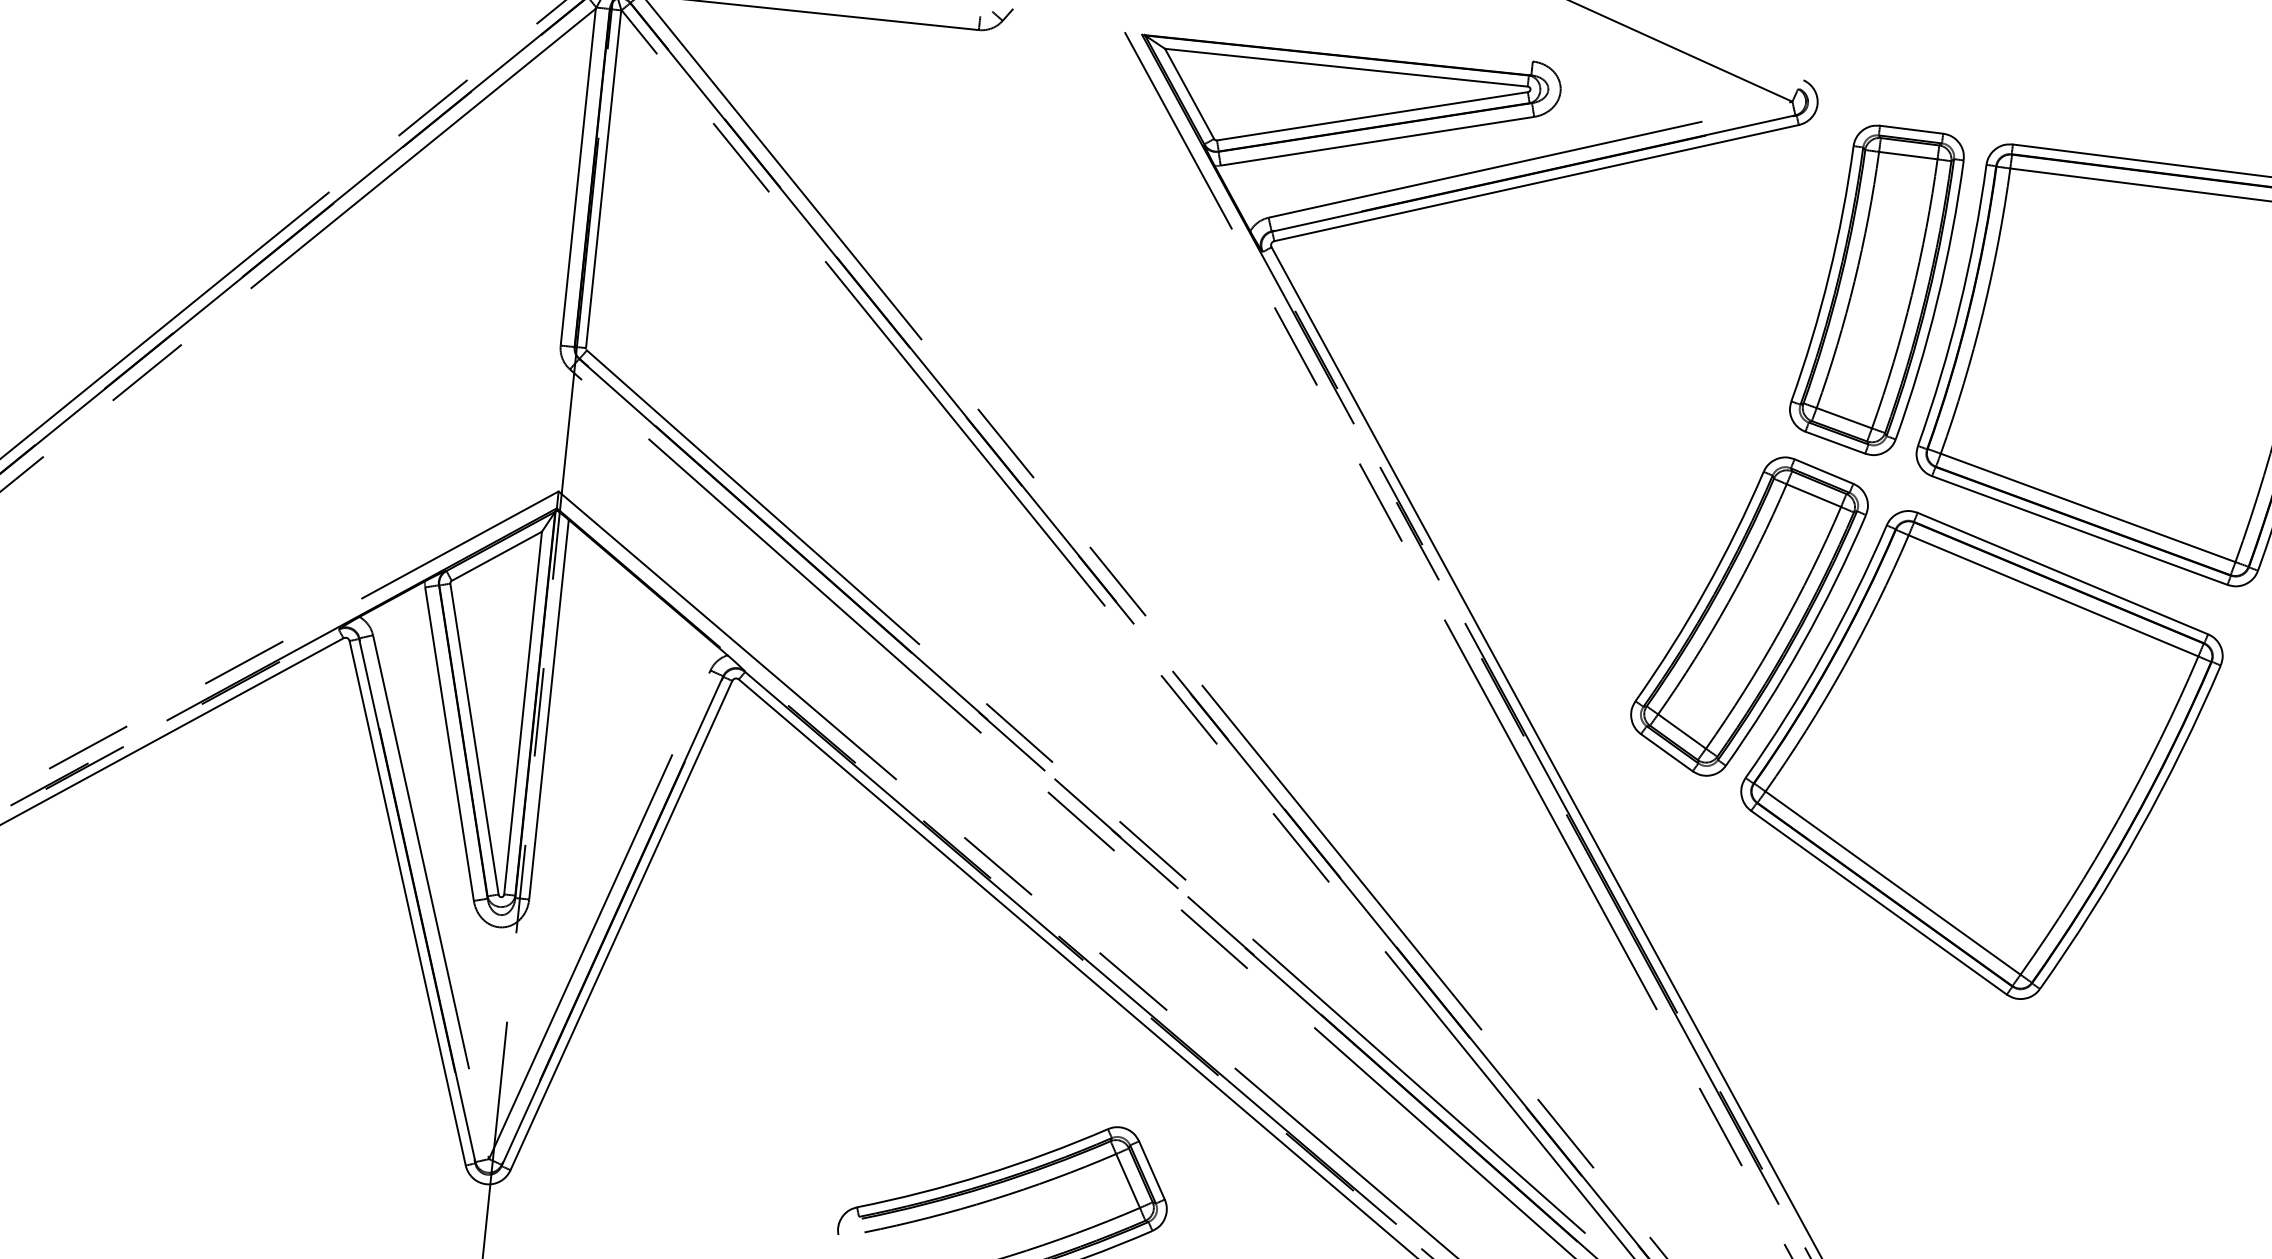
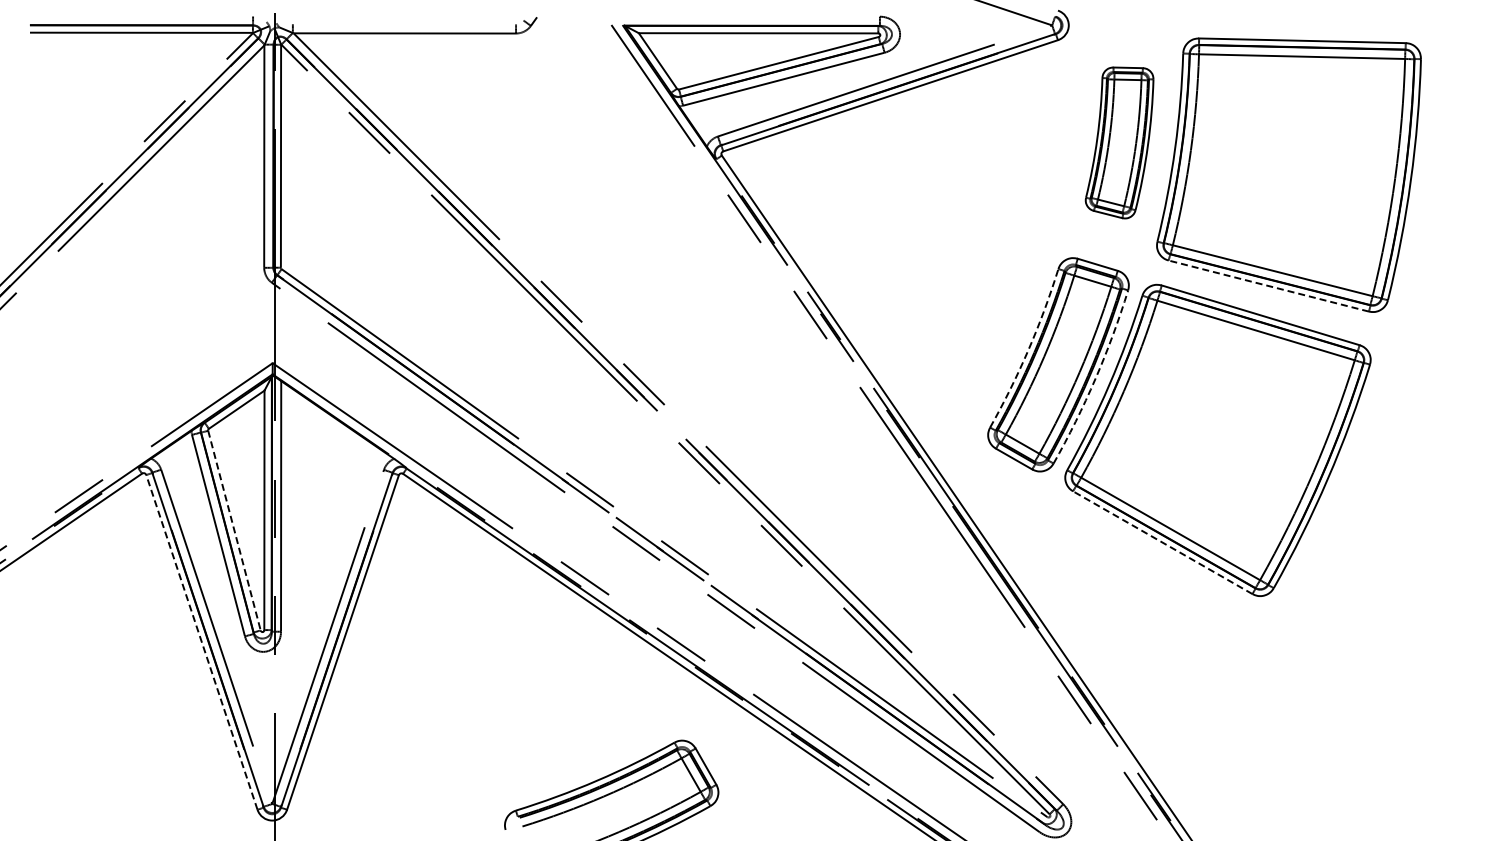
part: (1876, 289) -> (1119, 142), size x0.7
line: (2079, 529) -> (1268, 285), solid -> dashed
arc: (1705, 590) -> (1028, 350), solid -> dashed
arc: (1802, 643) -> (1095, 378), solid -> dashed
line: (474, 740) -> (234, 531), solid -> dashed
line: (407, 901) -> (201, 641), solid -> dashed
line: (1878, 902) -> (1162, 542), solid -> dashed

